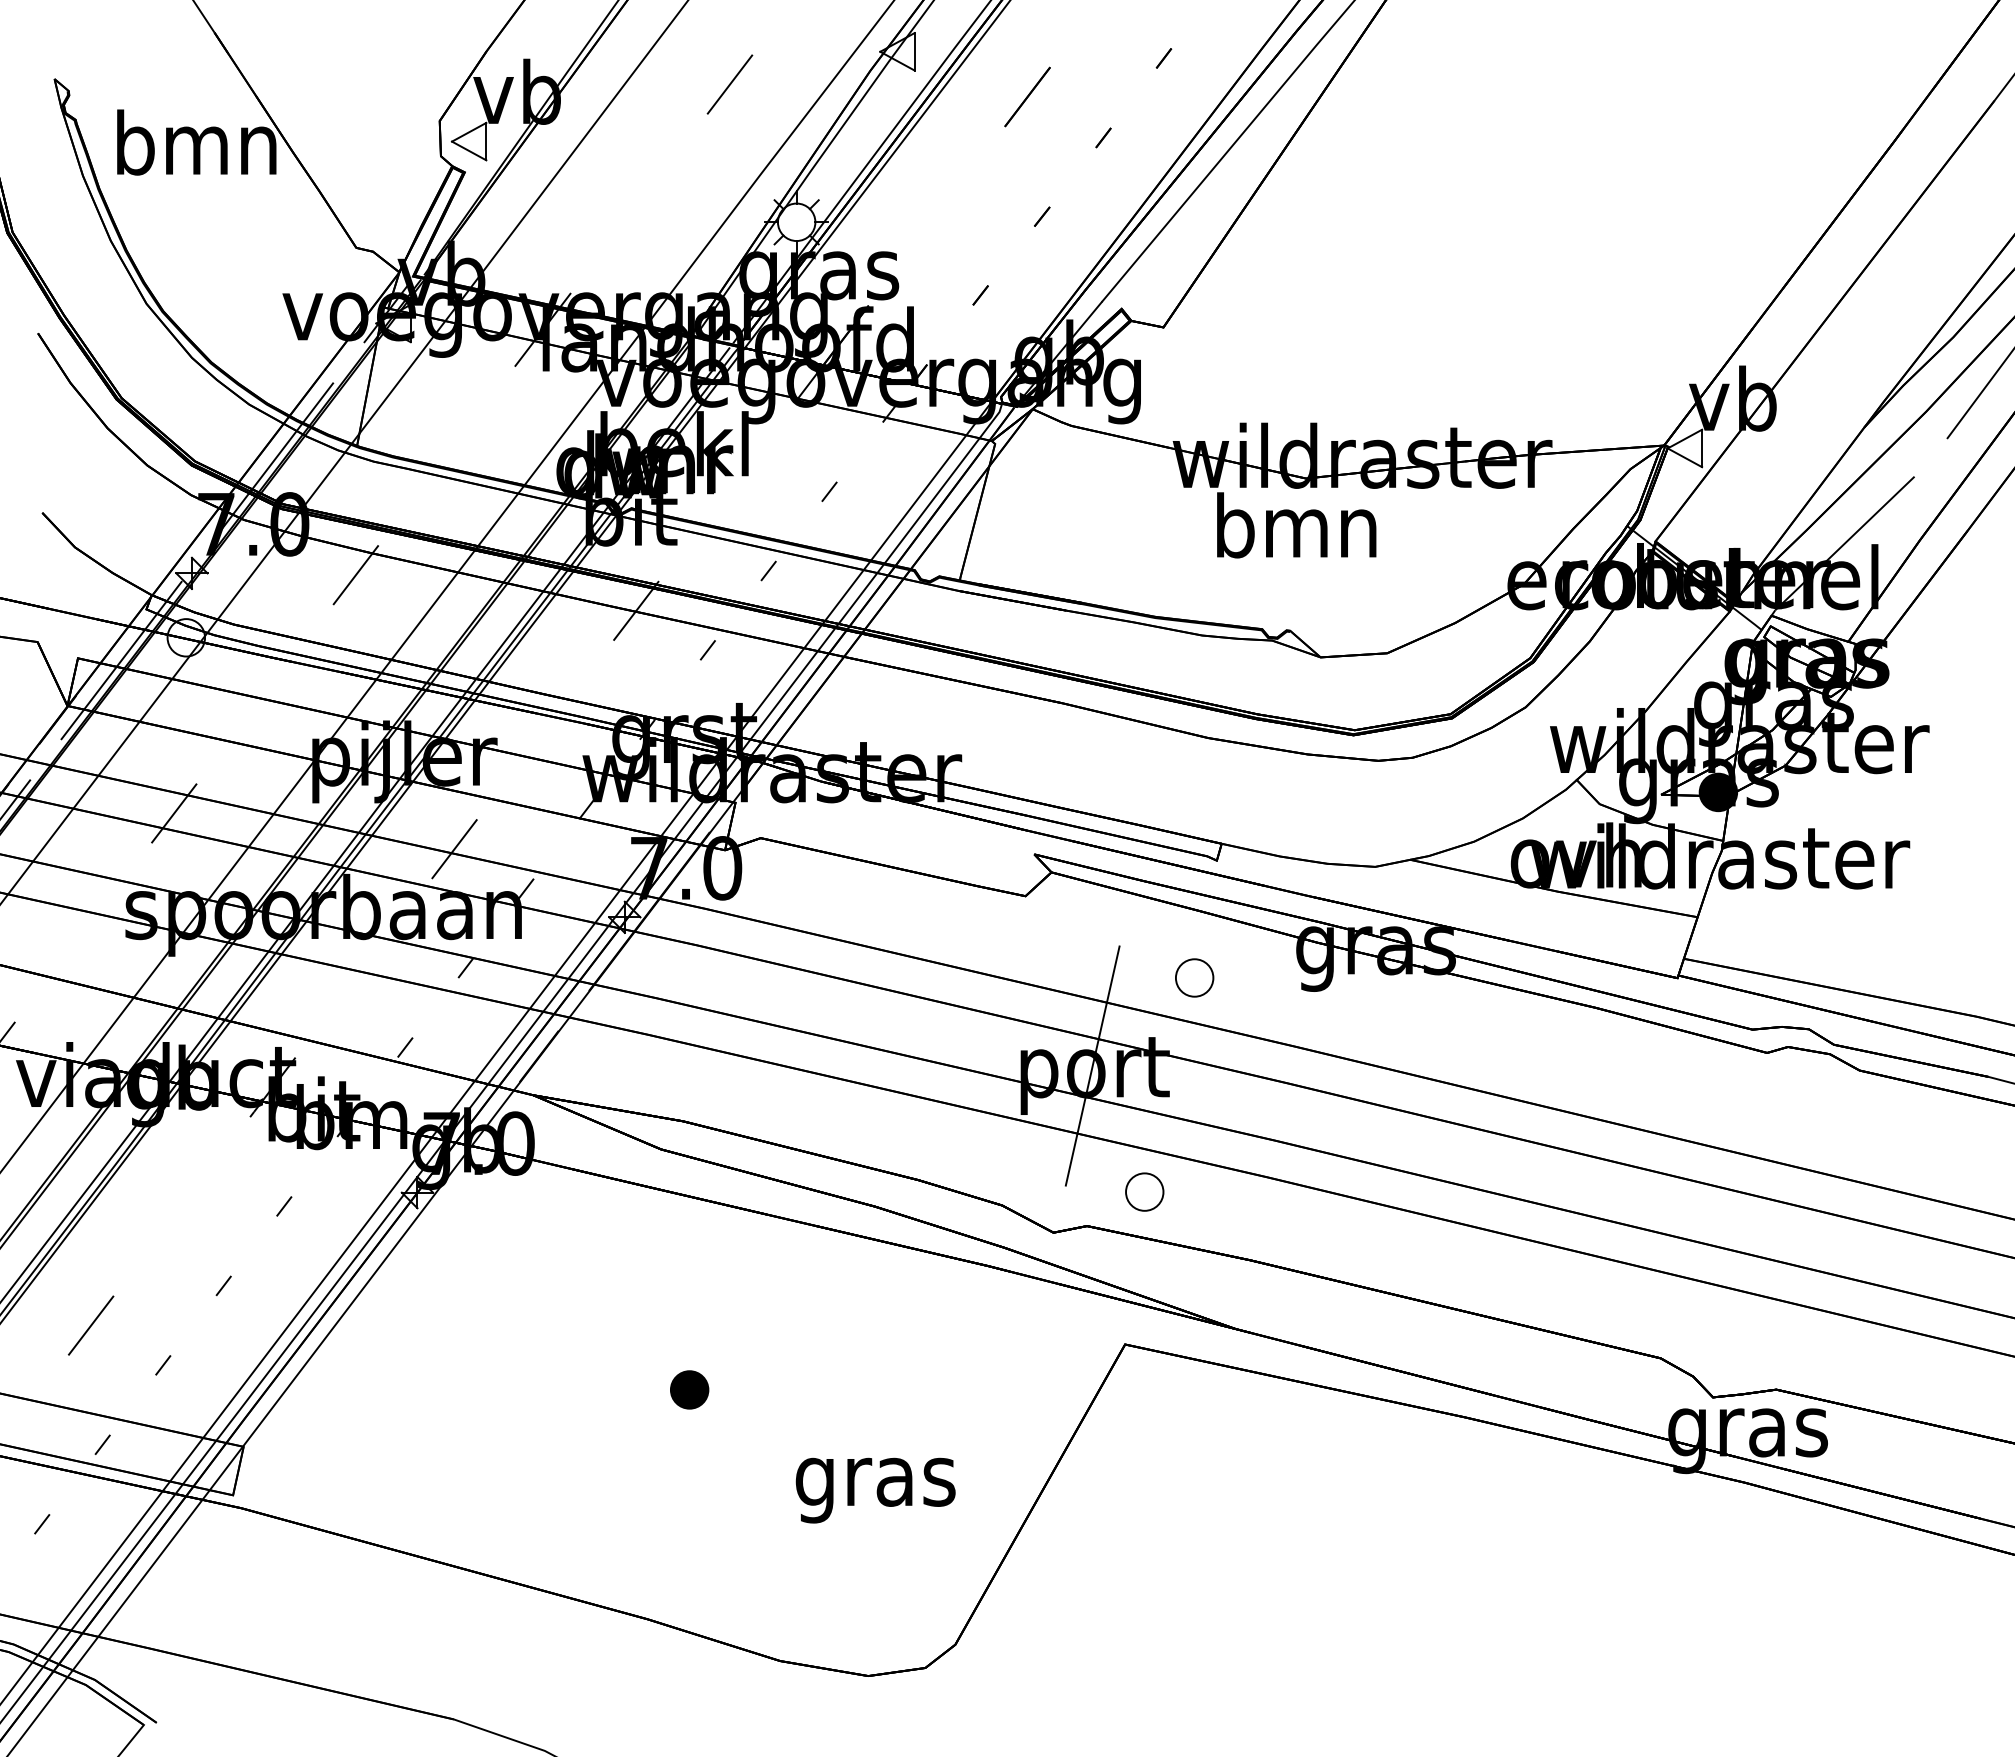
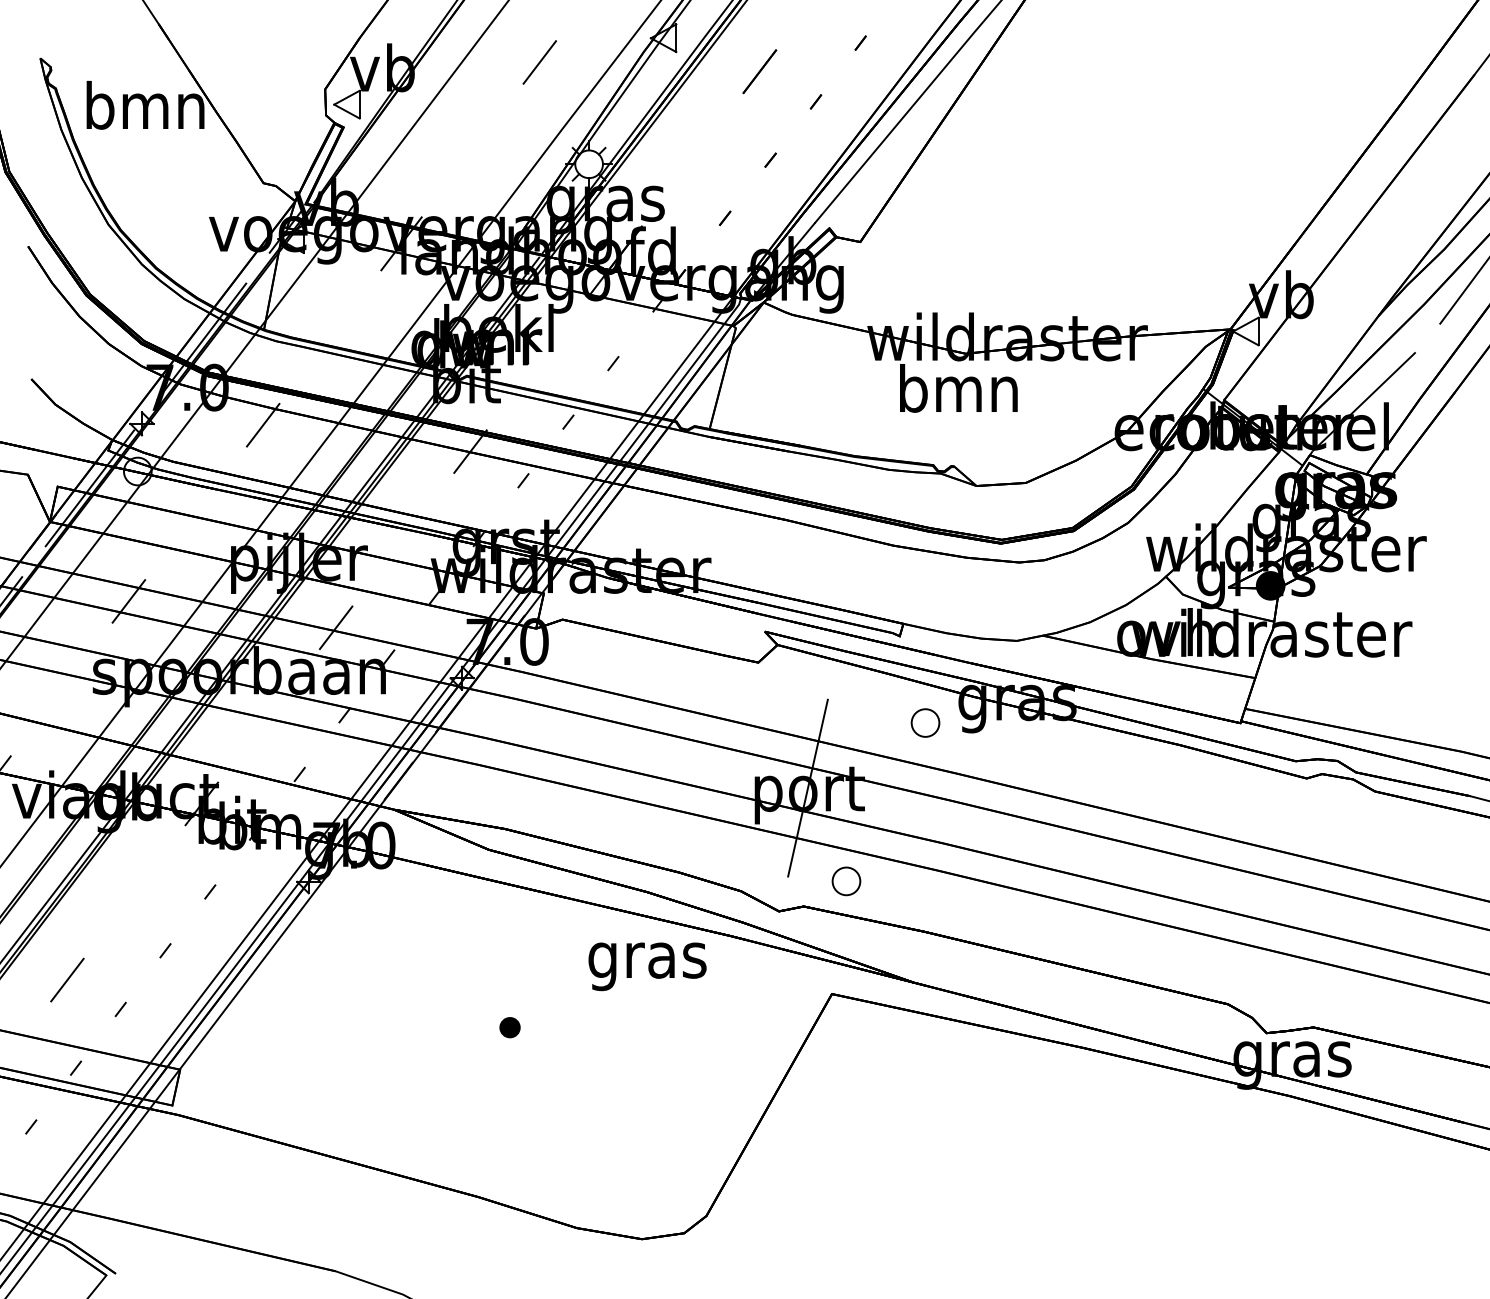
part: (1194, 977) -> (925, 722), moved
part: (689, 1389) -> (509, 1027), size x0.7
text: (875, 1490) -> (647, 966), moved

